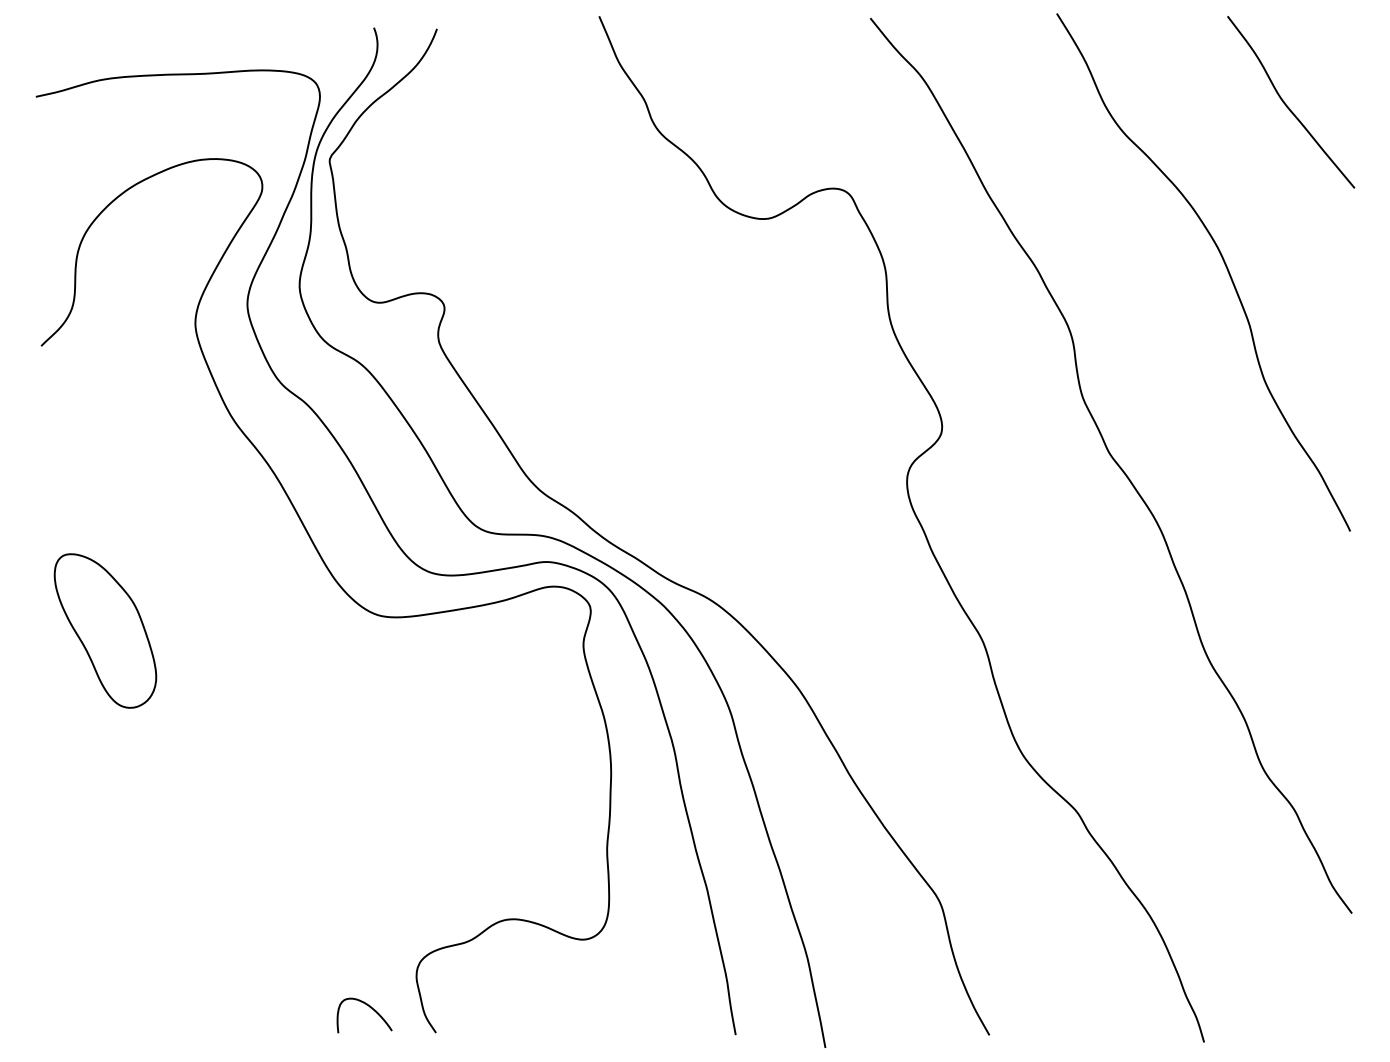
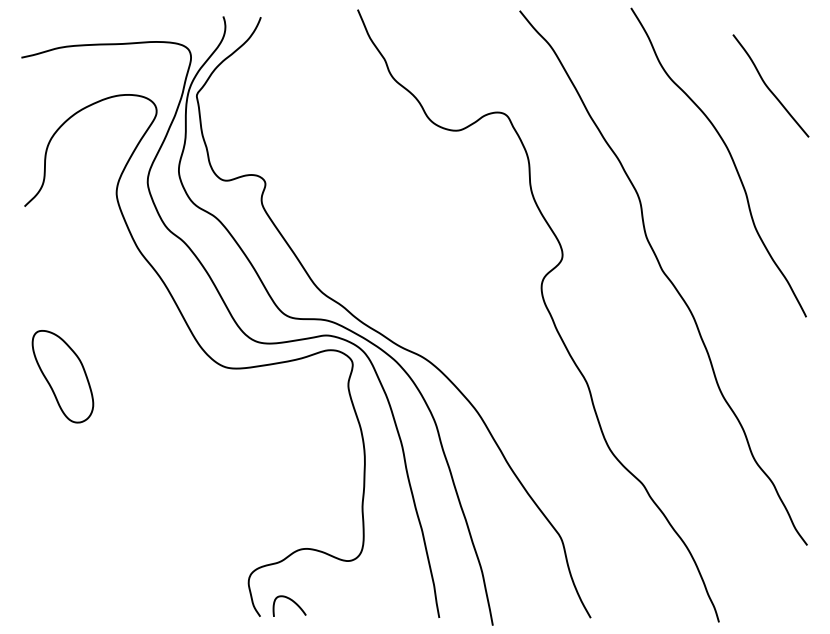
curve: (1286, 103) -> (768, 86), moved
curve: (367, 1007) -> (291, 601), moved

